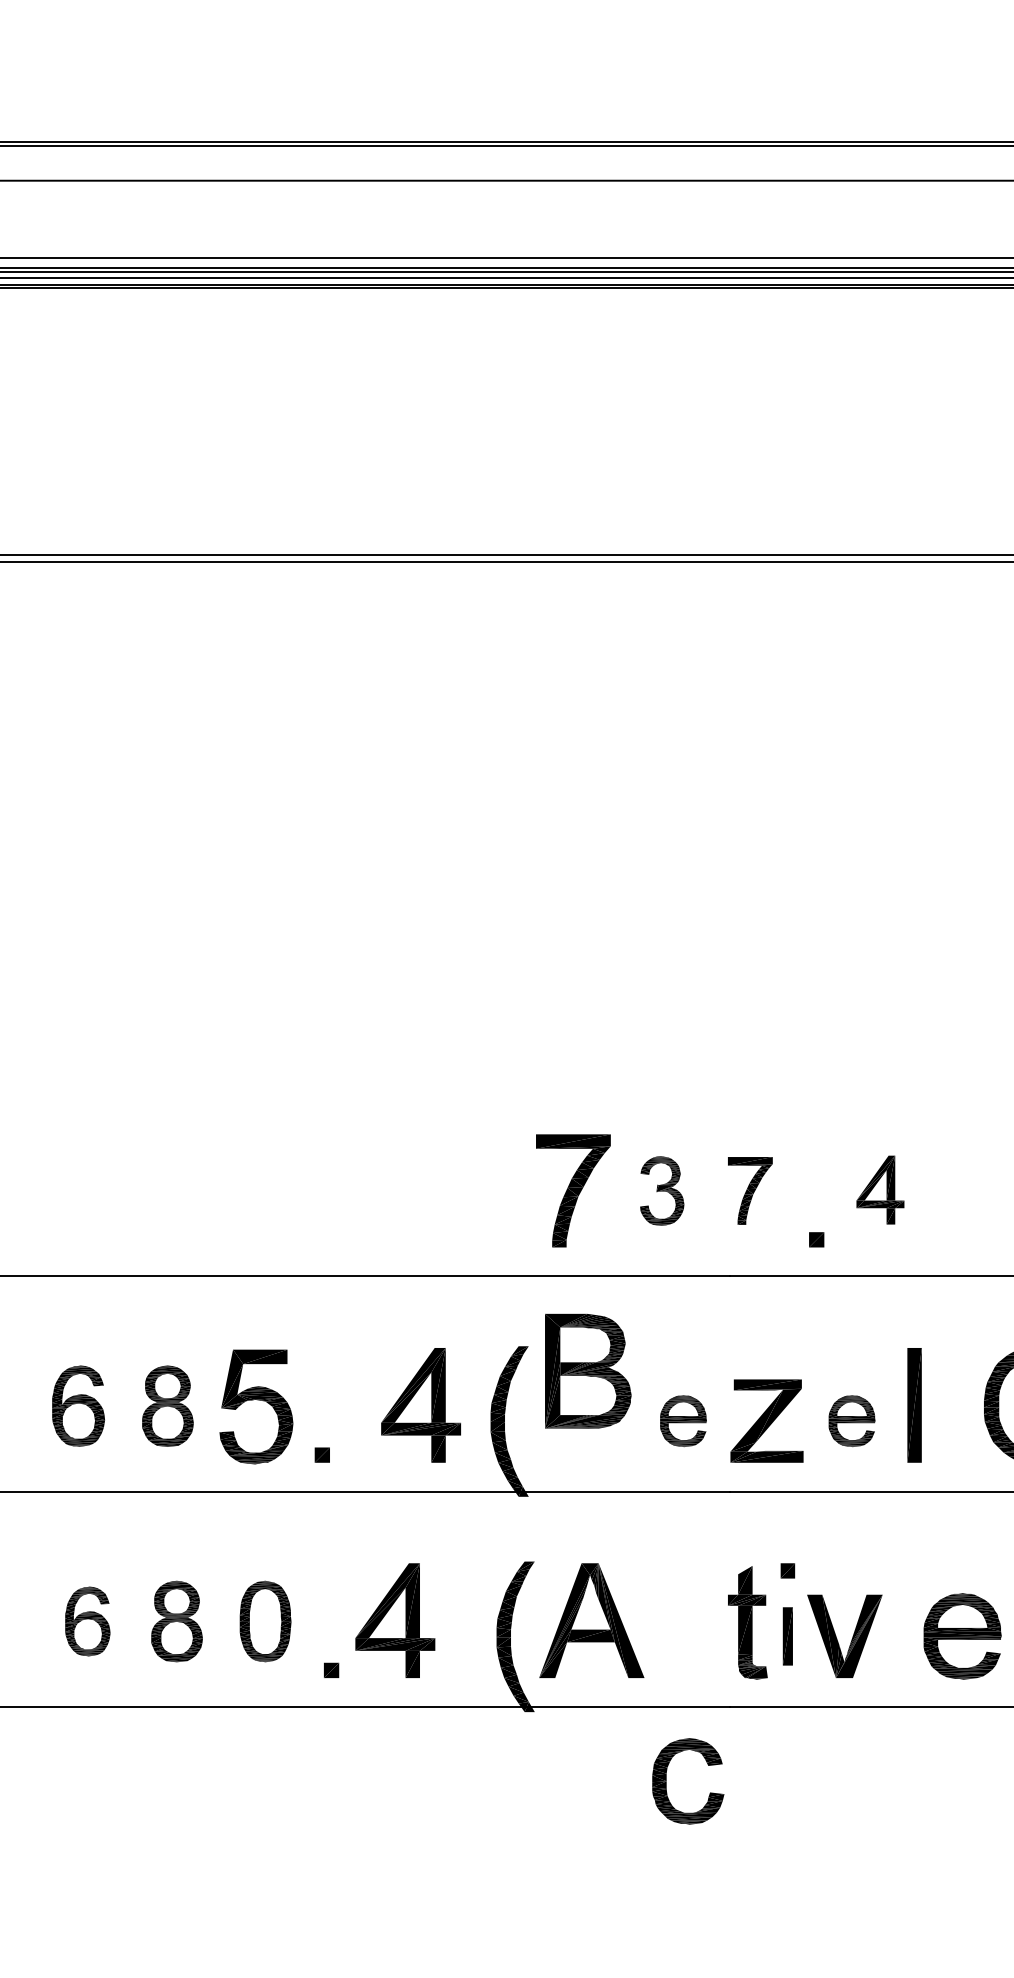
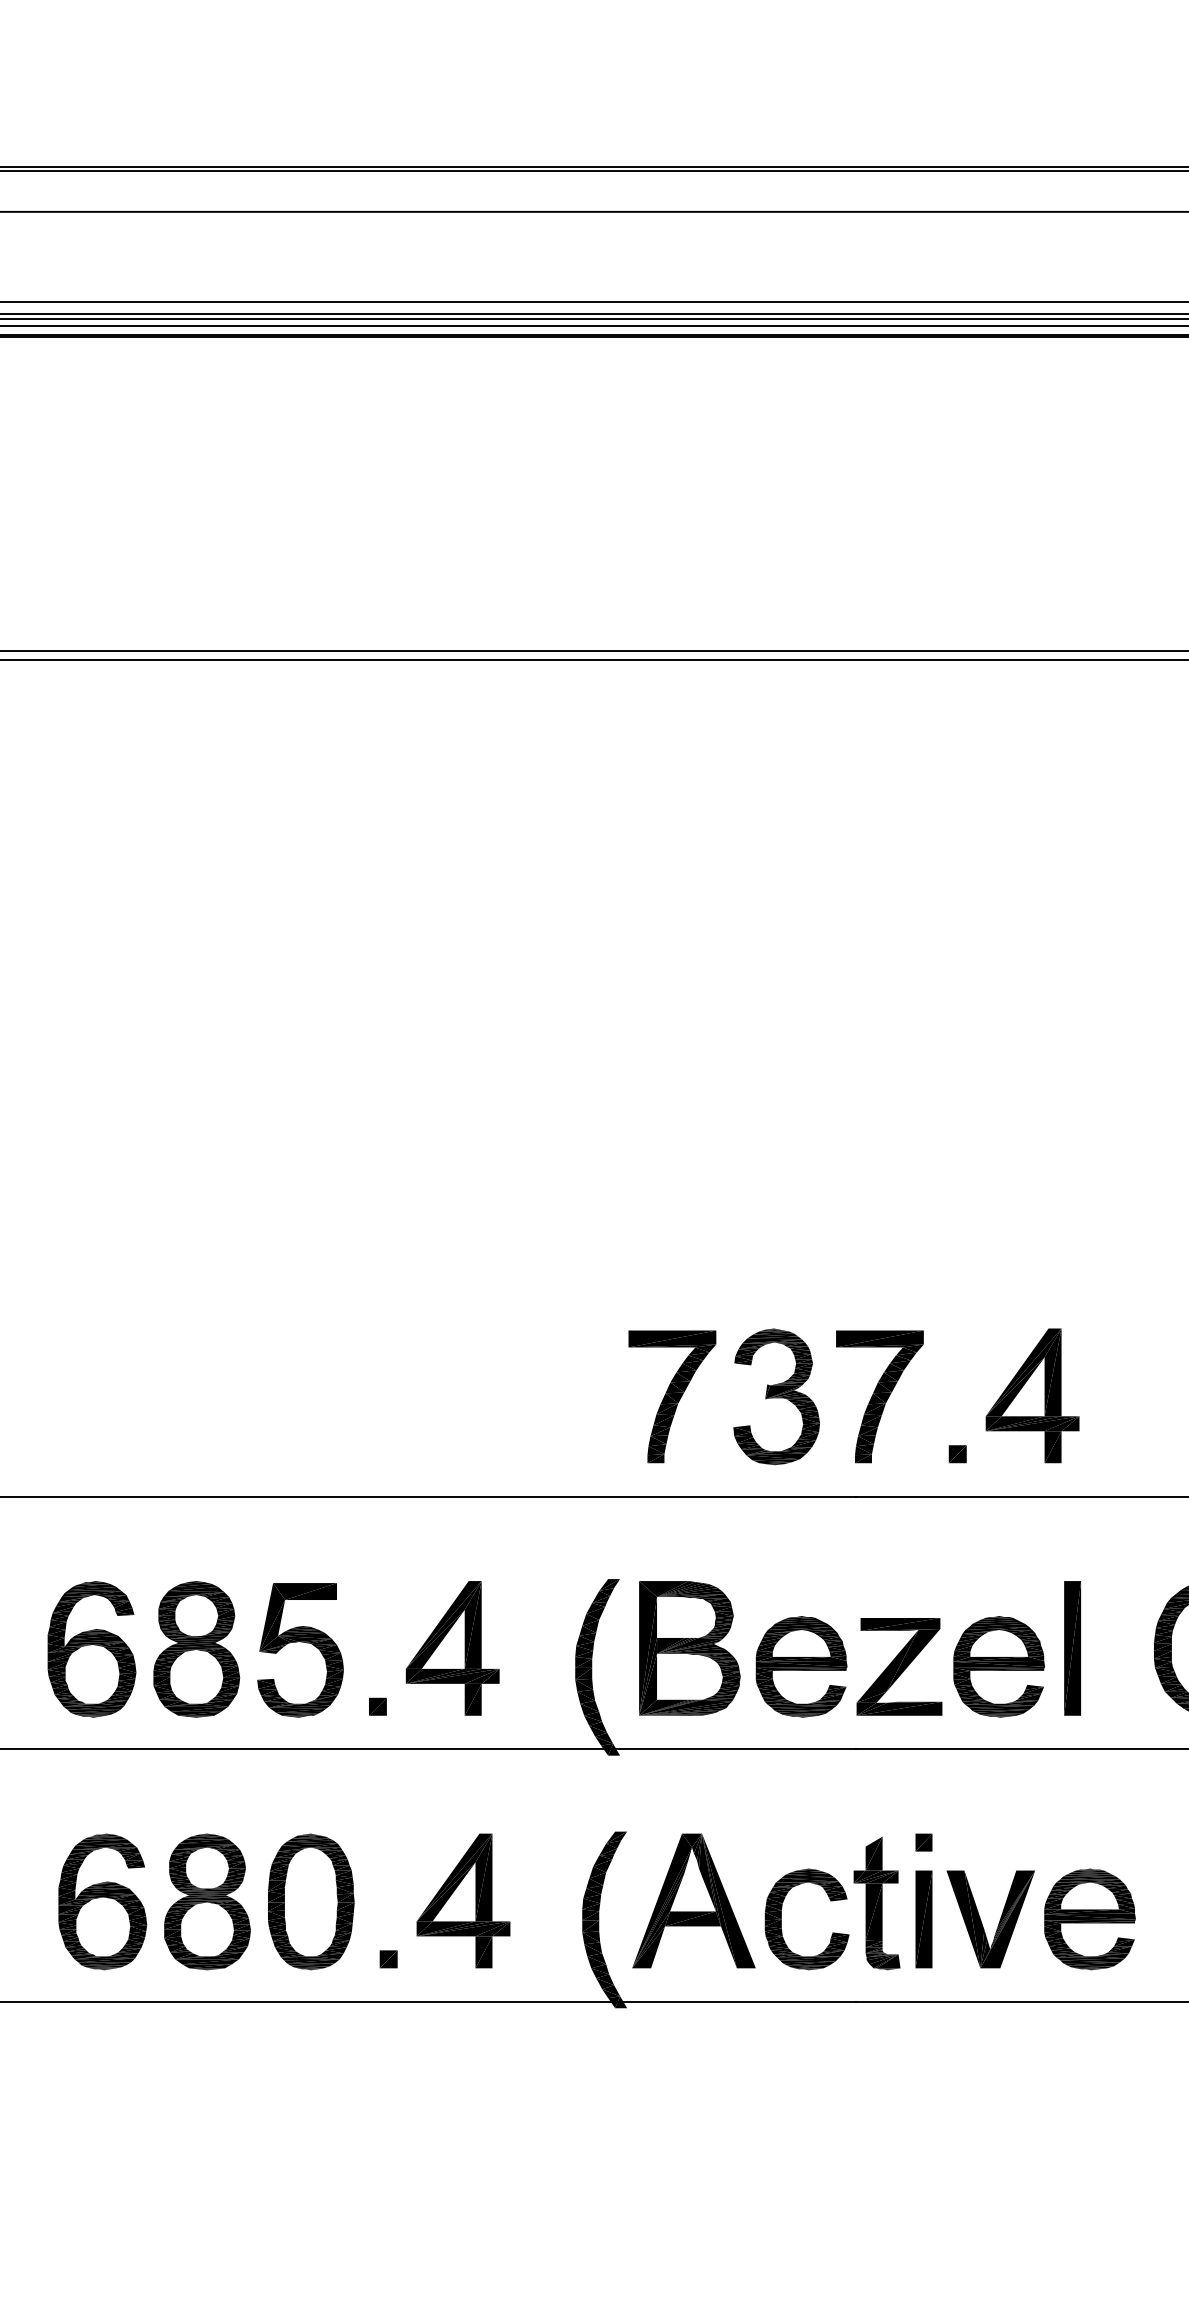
part: (880, 1189) -> (1032, 1395), size x1.67
part: (662, 1190) -> (776, 1396), size x1.67
part: (749, 1190) -> (879, 1396), size x1.67
part: (587, 1371) -> (689, 1648), moved
part: (420, 1405) -> (452, 1648), moved
part: (78, 1406) -> (91, 1649), size x1.43
part: (167, 1406) -> (196, 1649), size x1.43
part: (683, 1420) -> (801, 1666), size x1.67
part: (852, 1420) -> (999, 1666), size x1.67
part: (87, 1621) -> (102, 1901), size x1.67
part: (177, 1621) -> (207, 1901), size x1.43
part: (265, 1621) -> (311, 1901), size x1.43
part: (787, 1636) -> (923, 1919), size x1.43
part: (962, 1636) -> (1089, 1919), moved
part: (666, 1781) -> (781, 1919), moved

